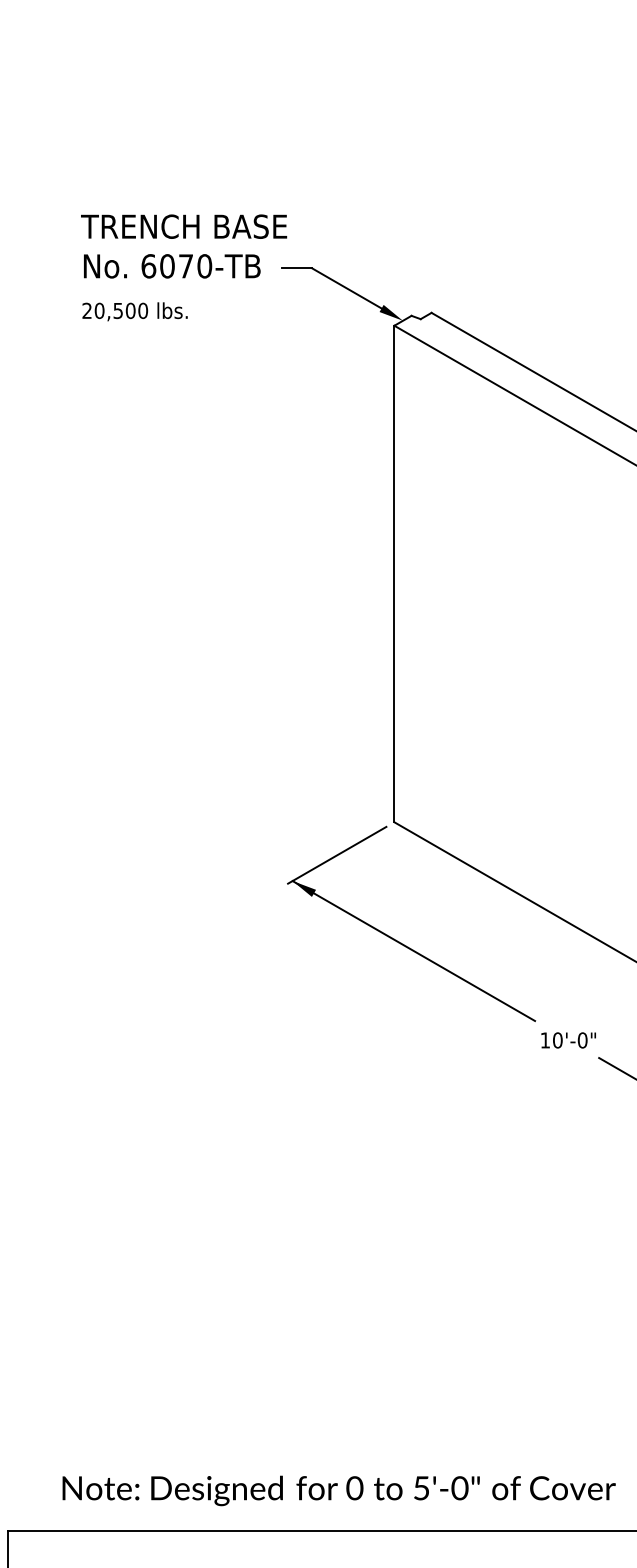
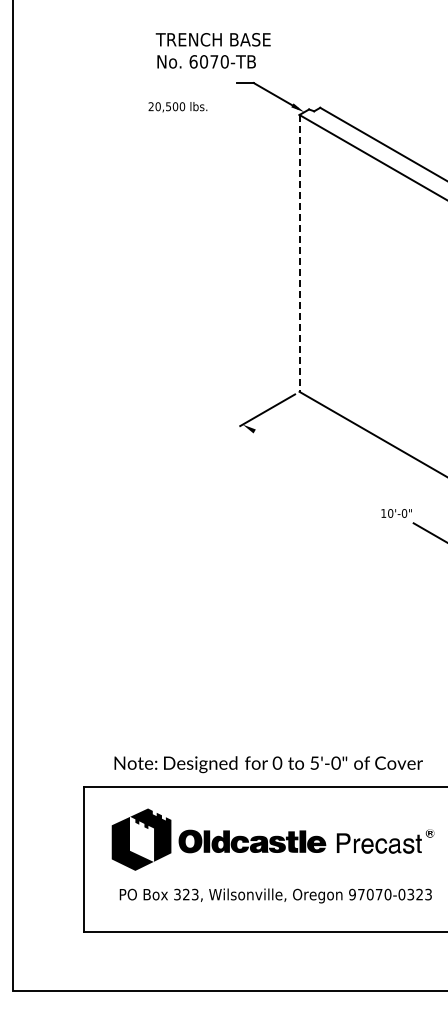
text: (182, 245) -> (212, 50), moved
text: (134, 312) -> (177, 107), moved
line: (394, 574) -> (299, 253), solid -> dashed
line: (412, 950) -> (309, 463), removed

